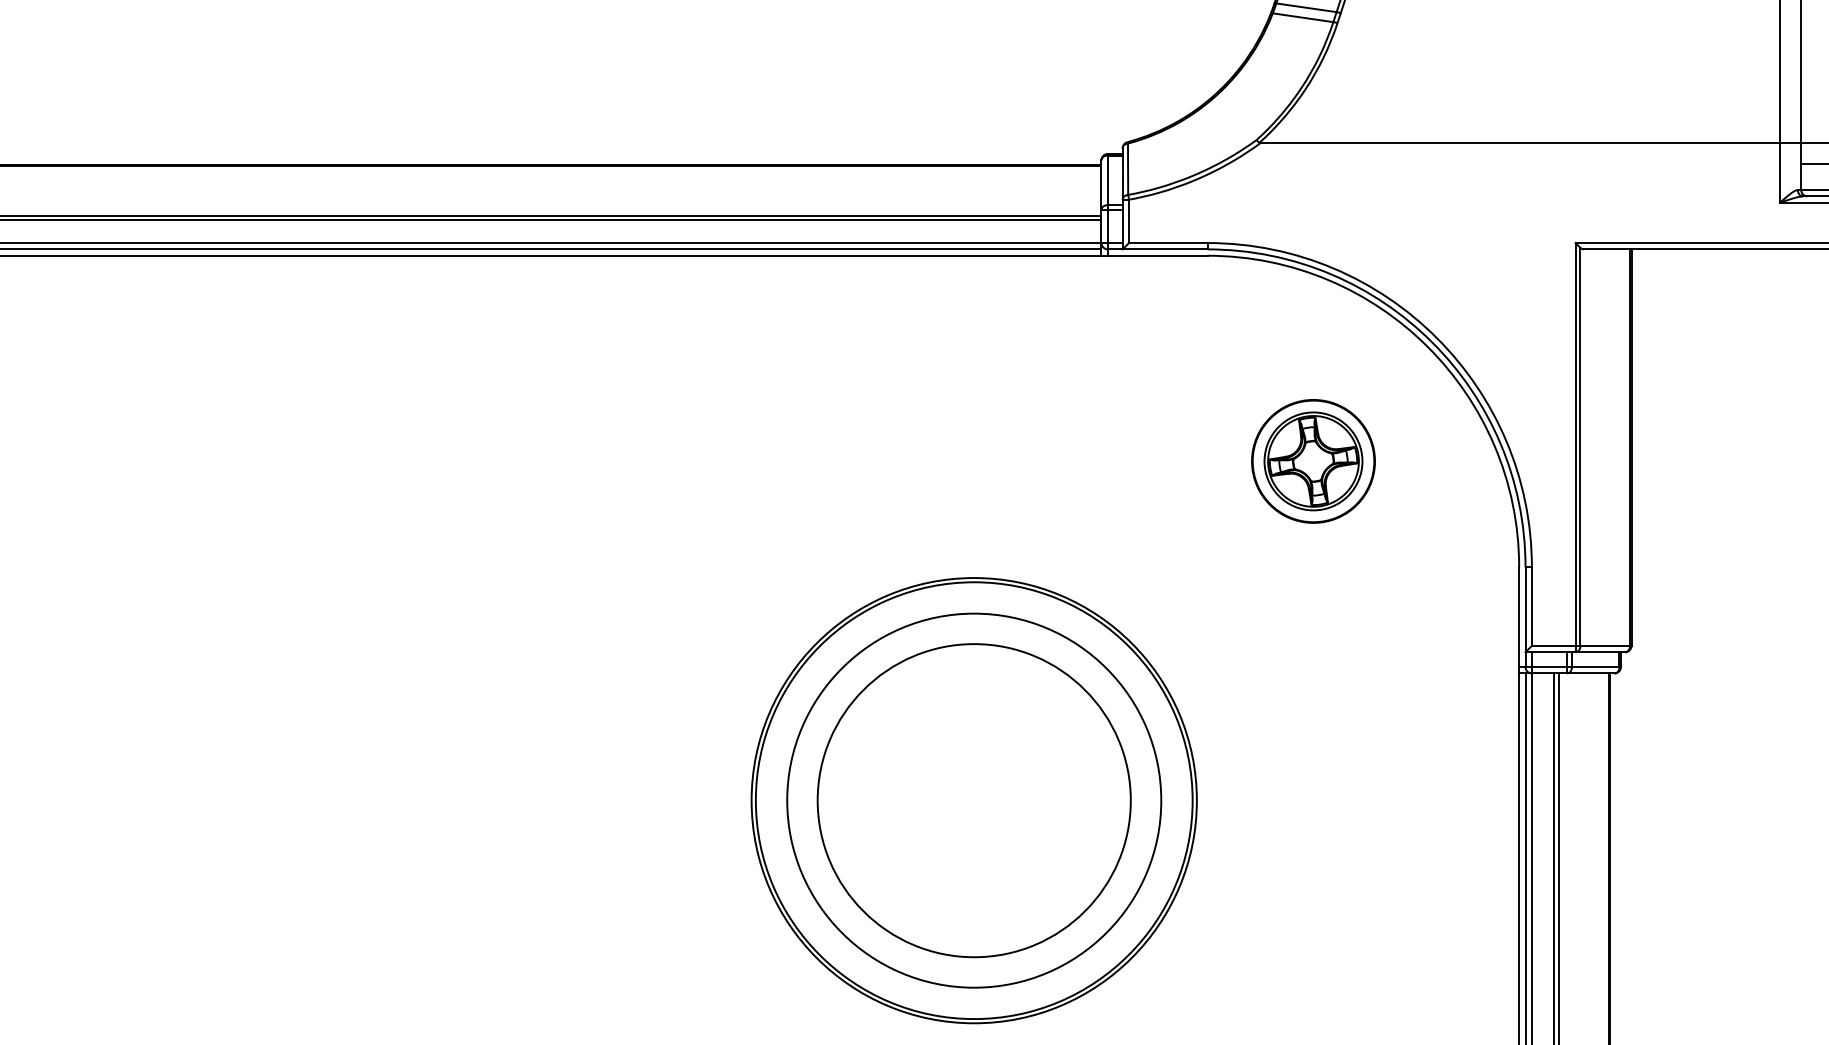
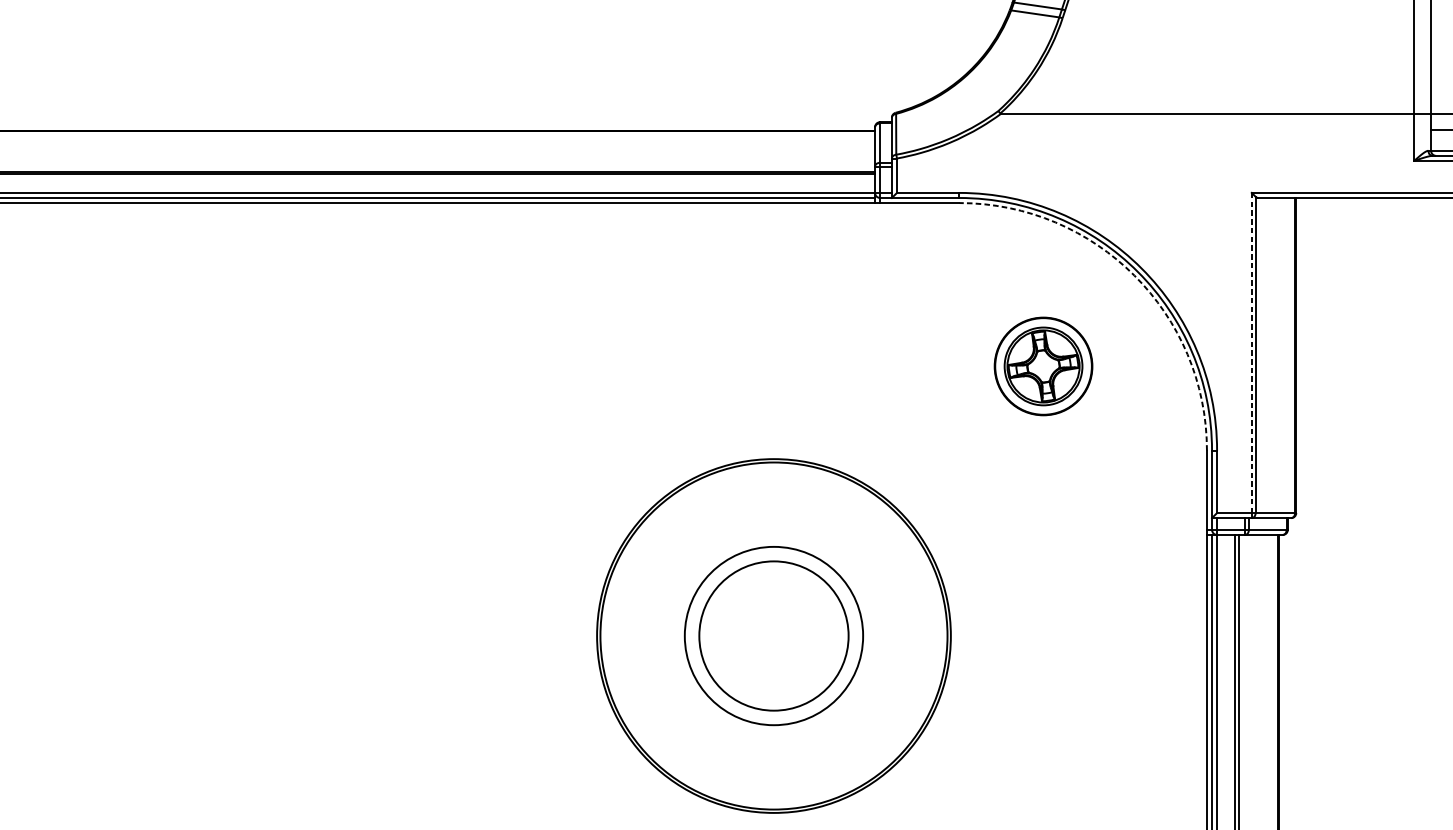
arc: (1427, 347) -> (1134, 275), solid -> dashed
line: (1575, 444) -> (1251, 353), solid -> dashed
circle: (973, 800) -> (773, 635), size x0.6
circle: (974, 800) -> (774, 635), size x0.6

